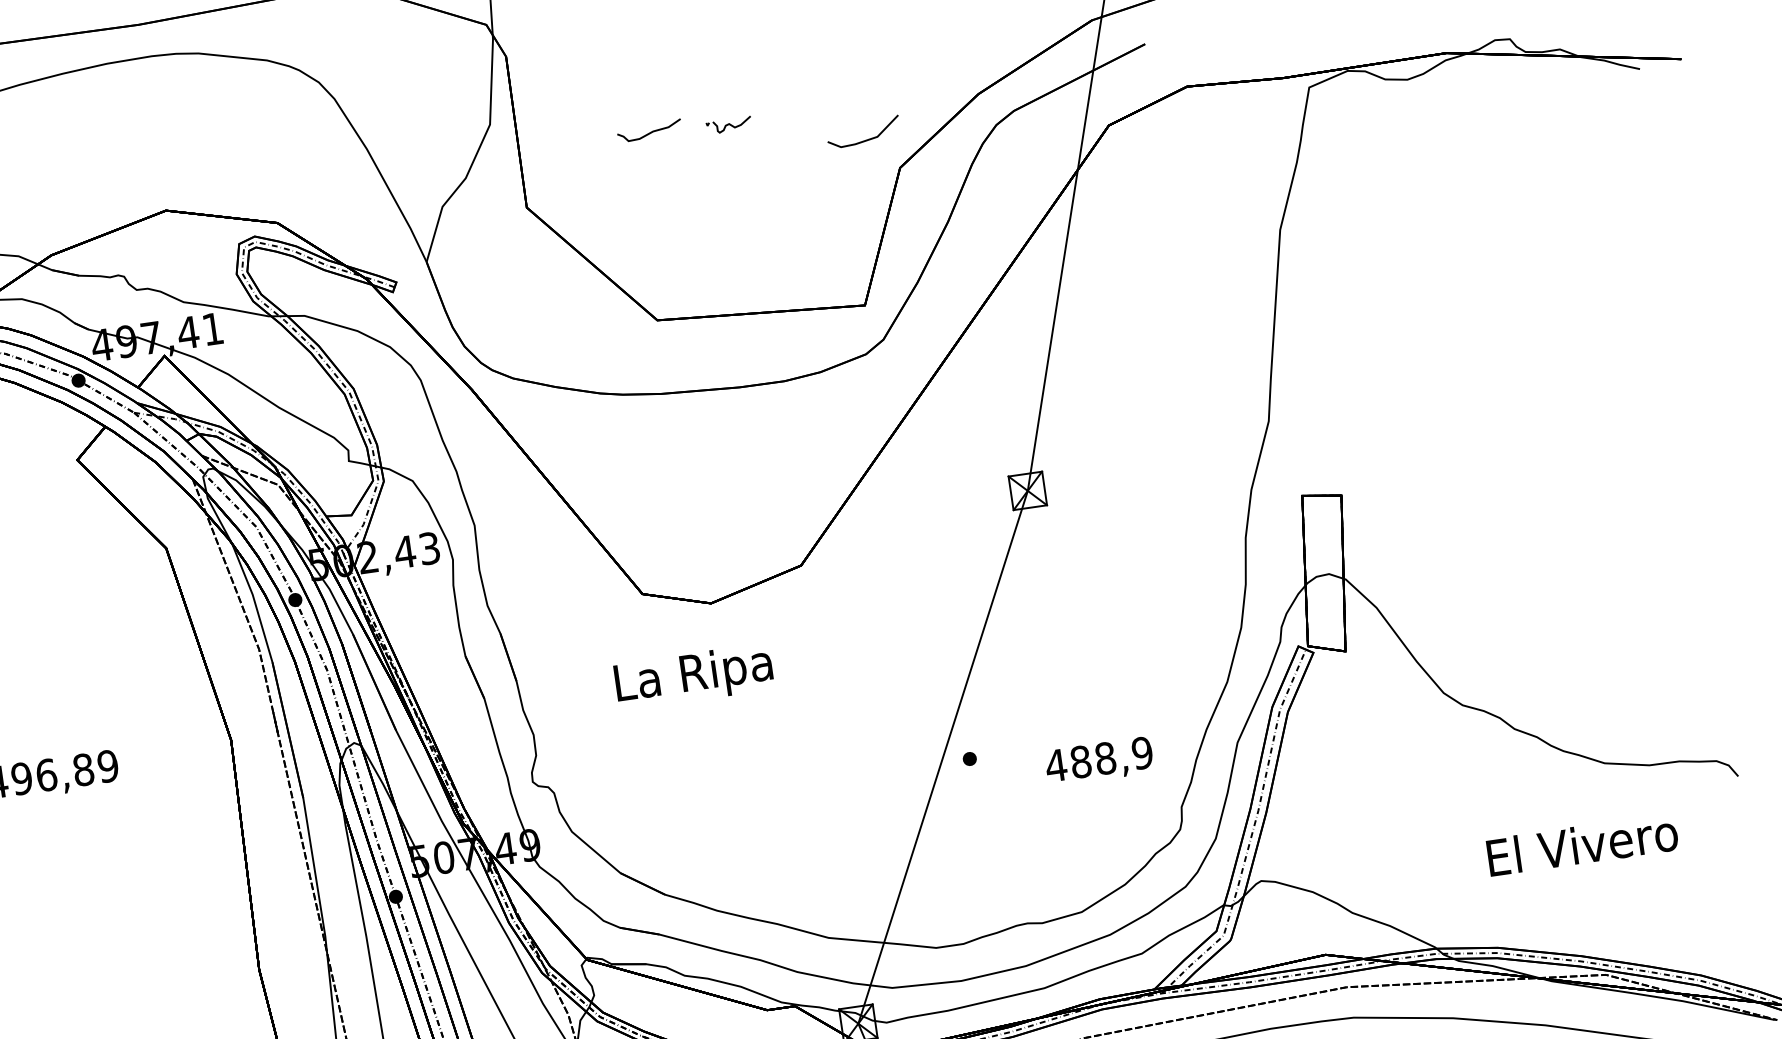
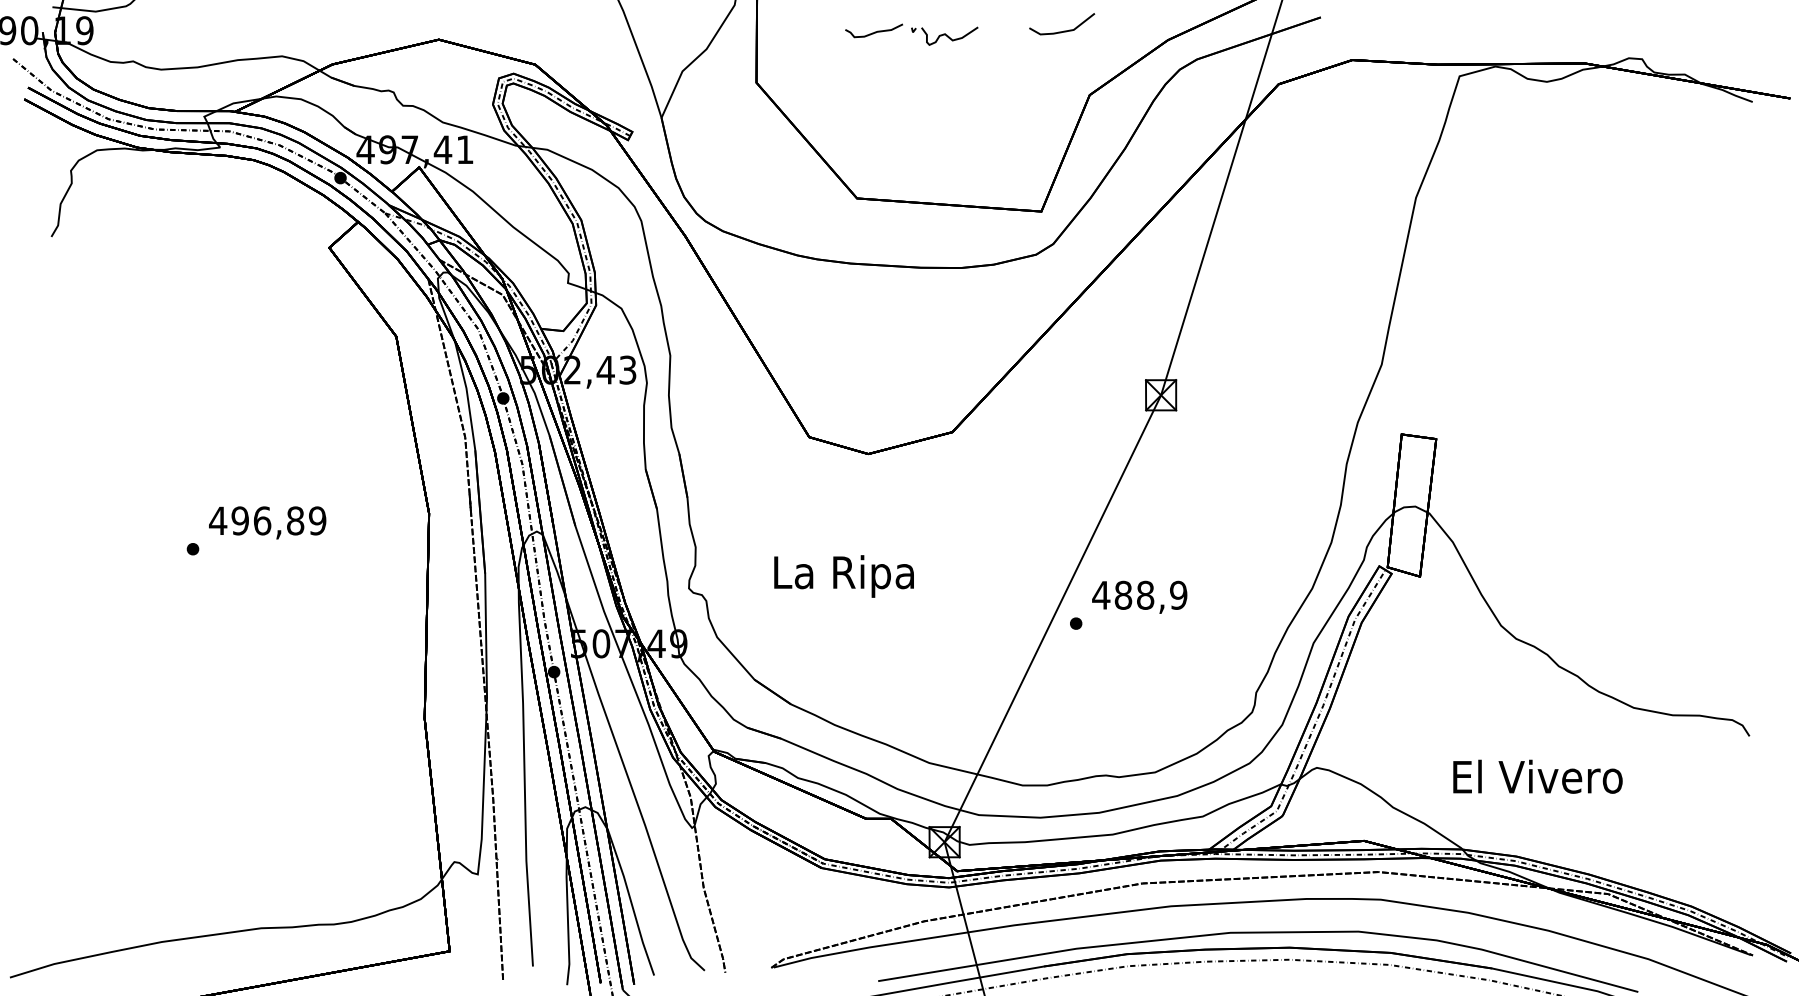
part: (728, 124) -> (944, 35), size x1.67
line: (866, 139) -> (1063, 30), moved
text: (693, 676) -> (843, 576), moved
text: (1099, 760) -> (1139, 596), moved
text: (1582, 844) -> (1537, 776), moved

